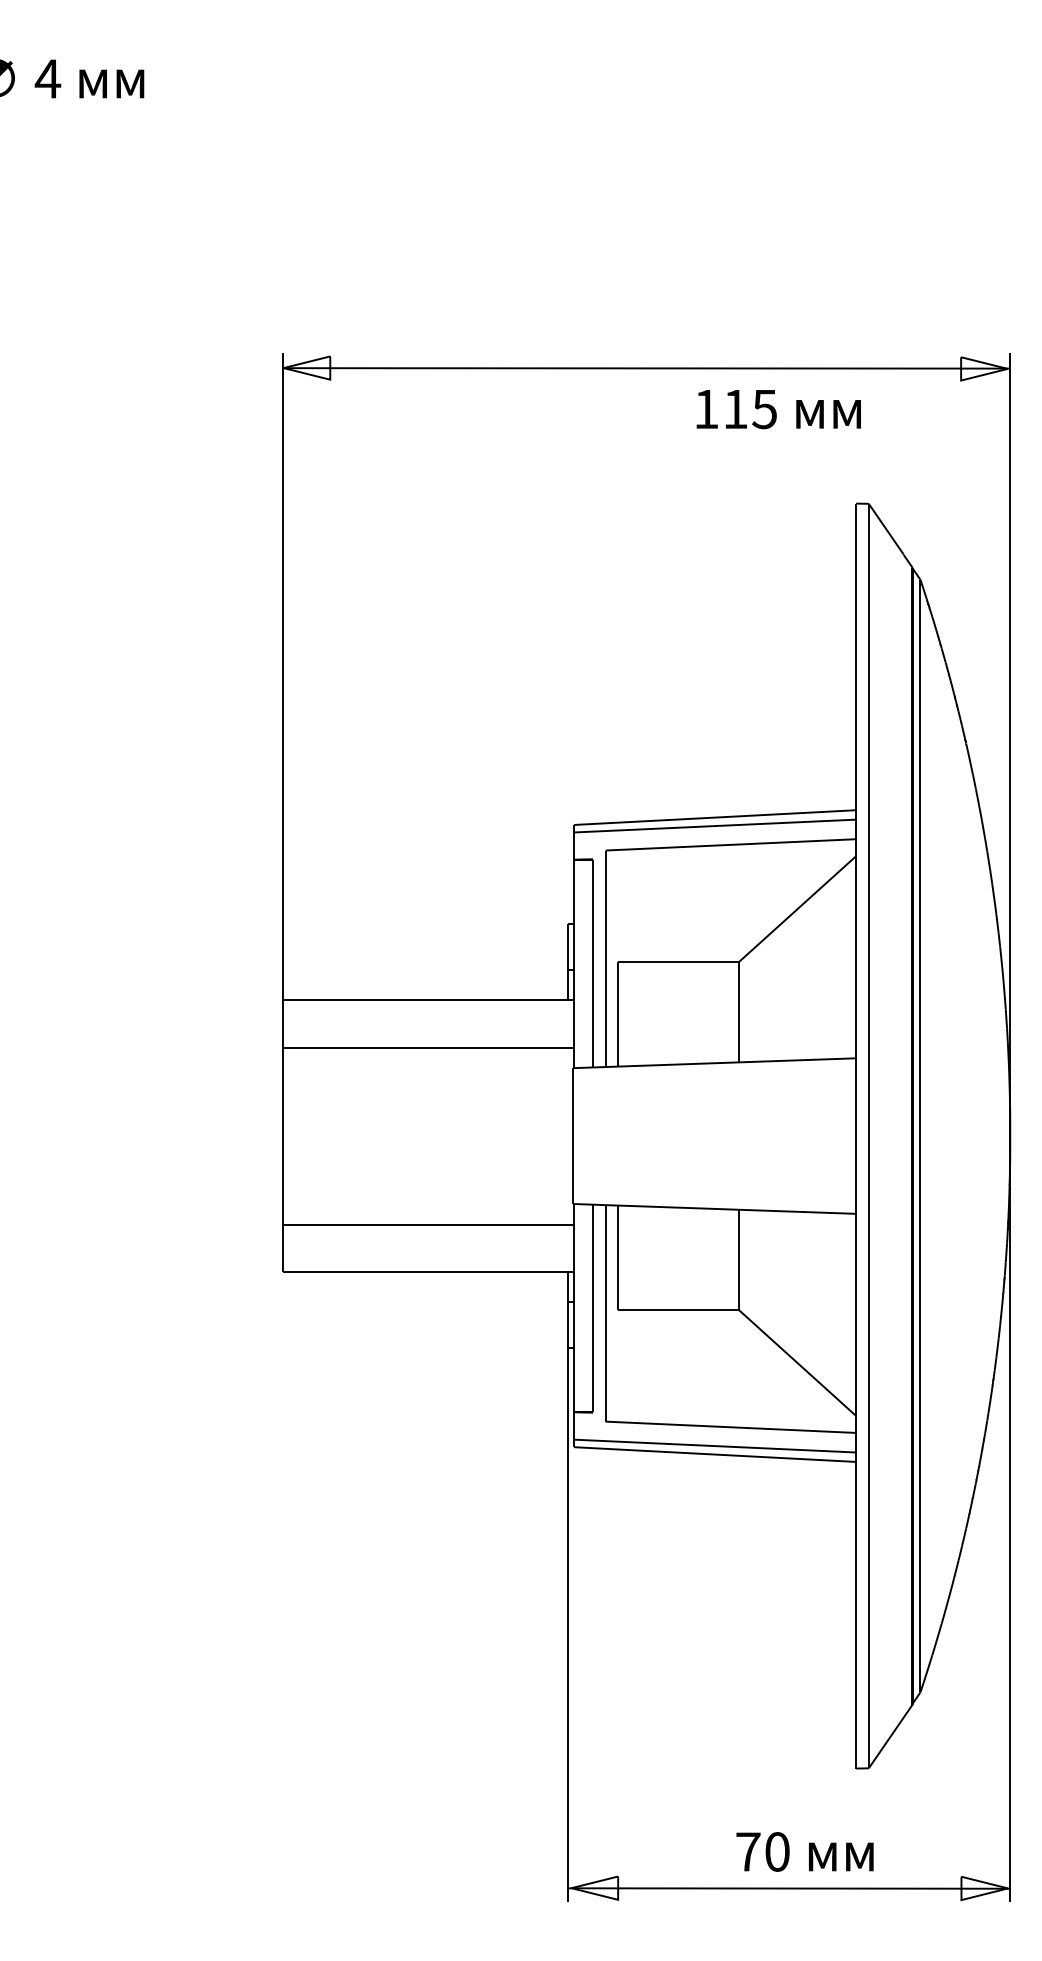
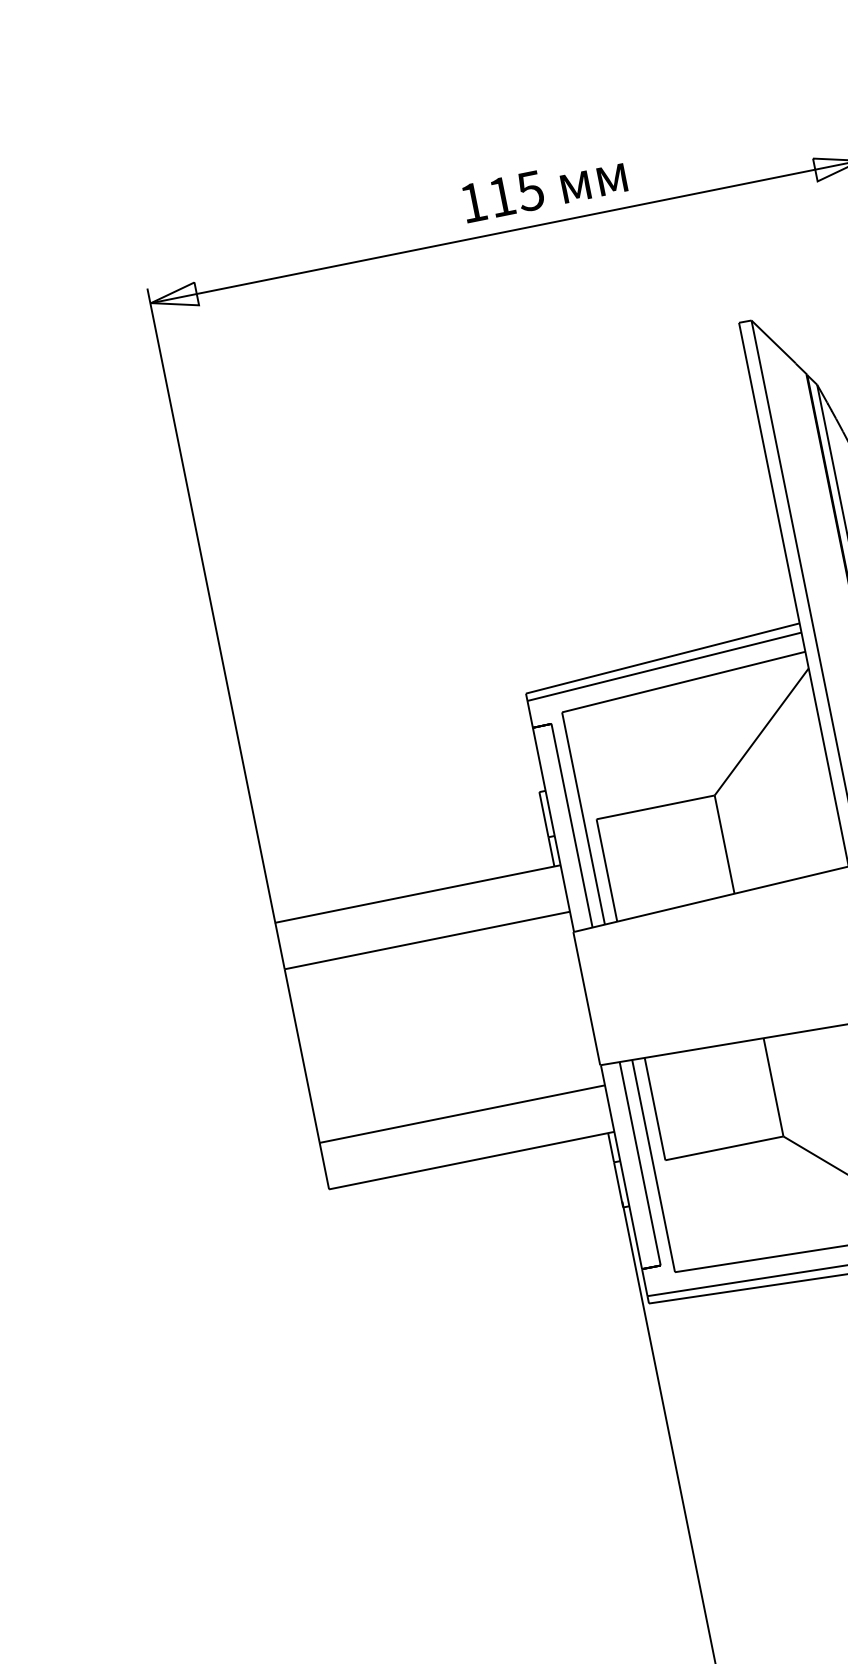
text: (778, 409) -> (544, 188), moved

